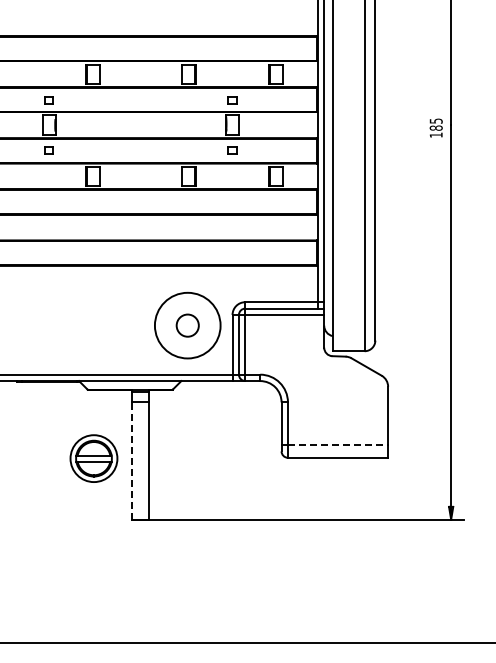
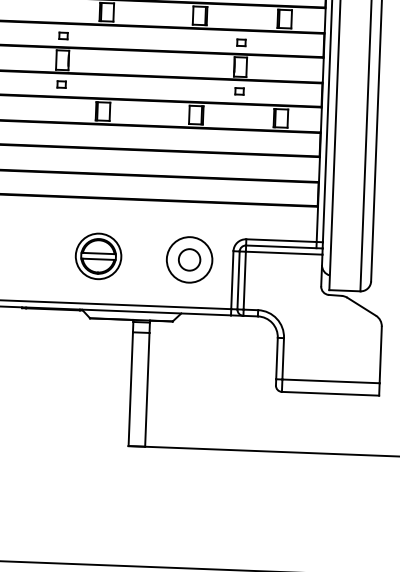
circle: (187, 325) -> (189, 259), size x0.71
line: (338, 445) -> (331, 381), dashed -> solid
part: (93, 458) -> (98, 256), moved
line: (132, 461) -> (130, 389), dashed -> solid

